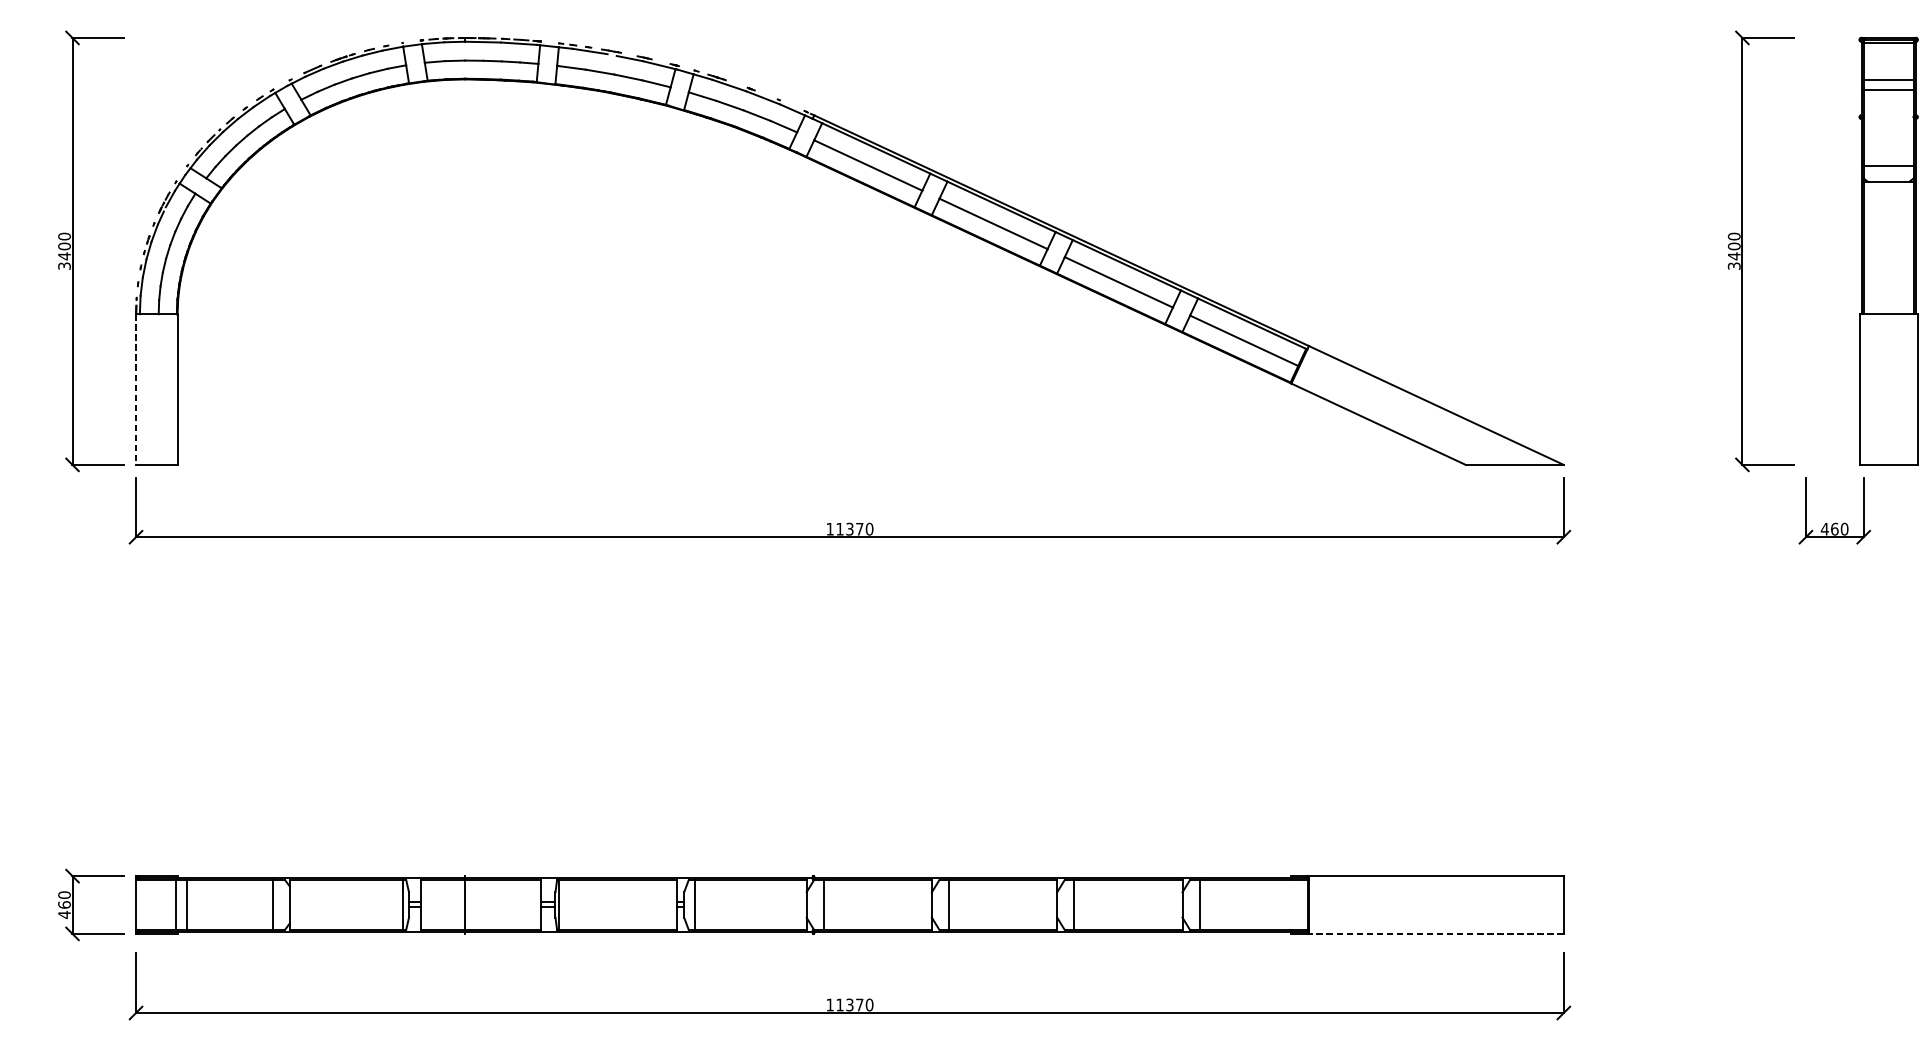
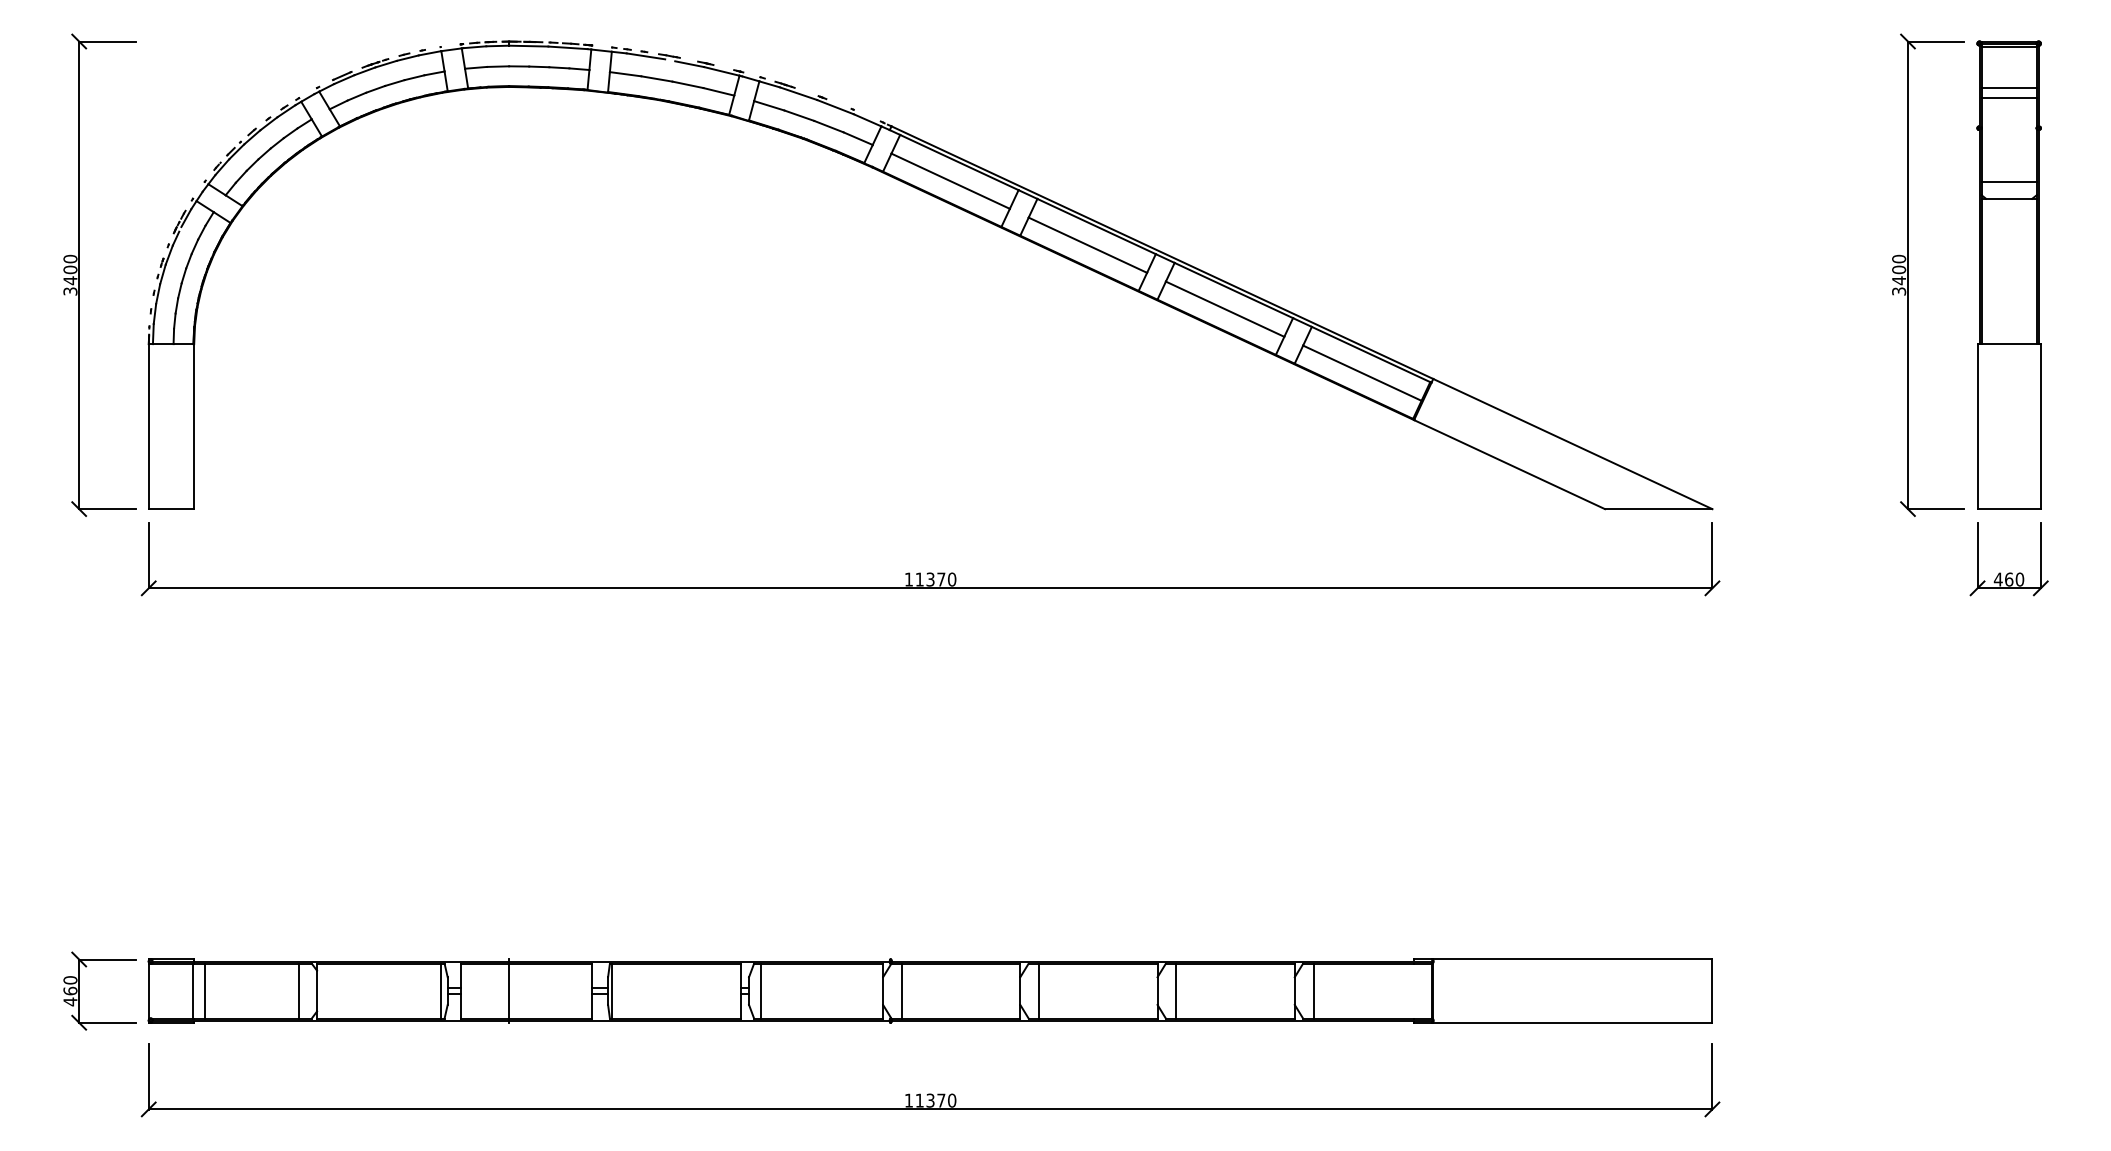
part: (1888, 250) -> (2008, 274), moved
line: (135, 389) -> (148, 426), dashed -> solid
line: (1436, 933) -> (1572, 1022), dashed -> solid

